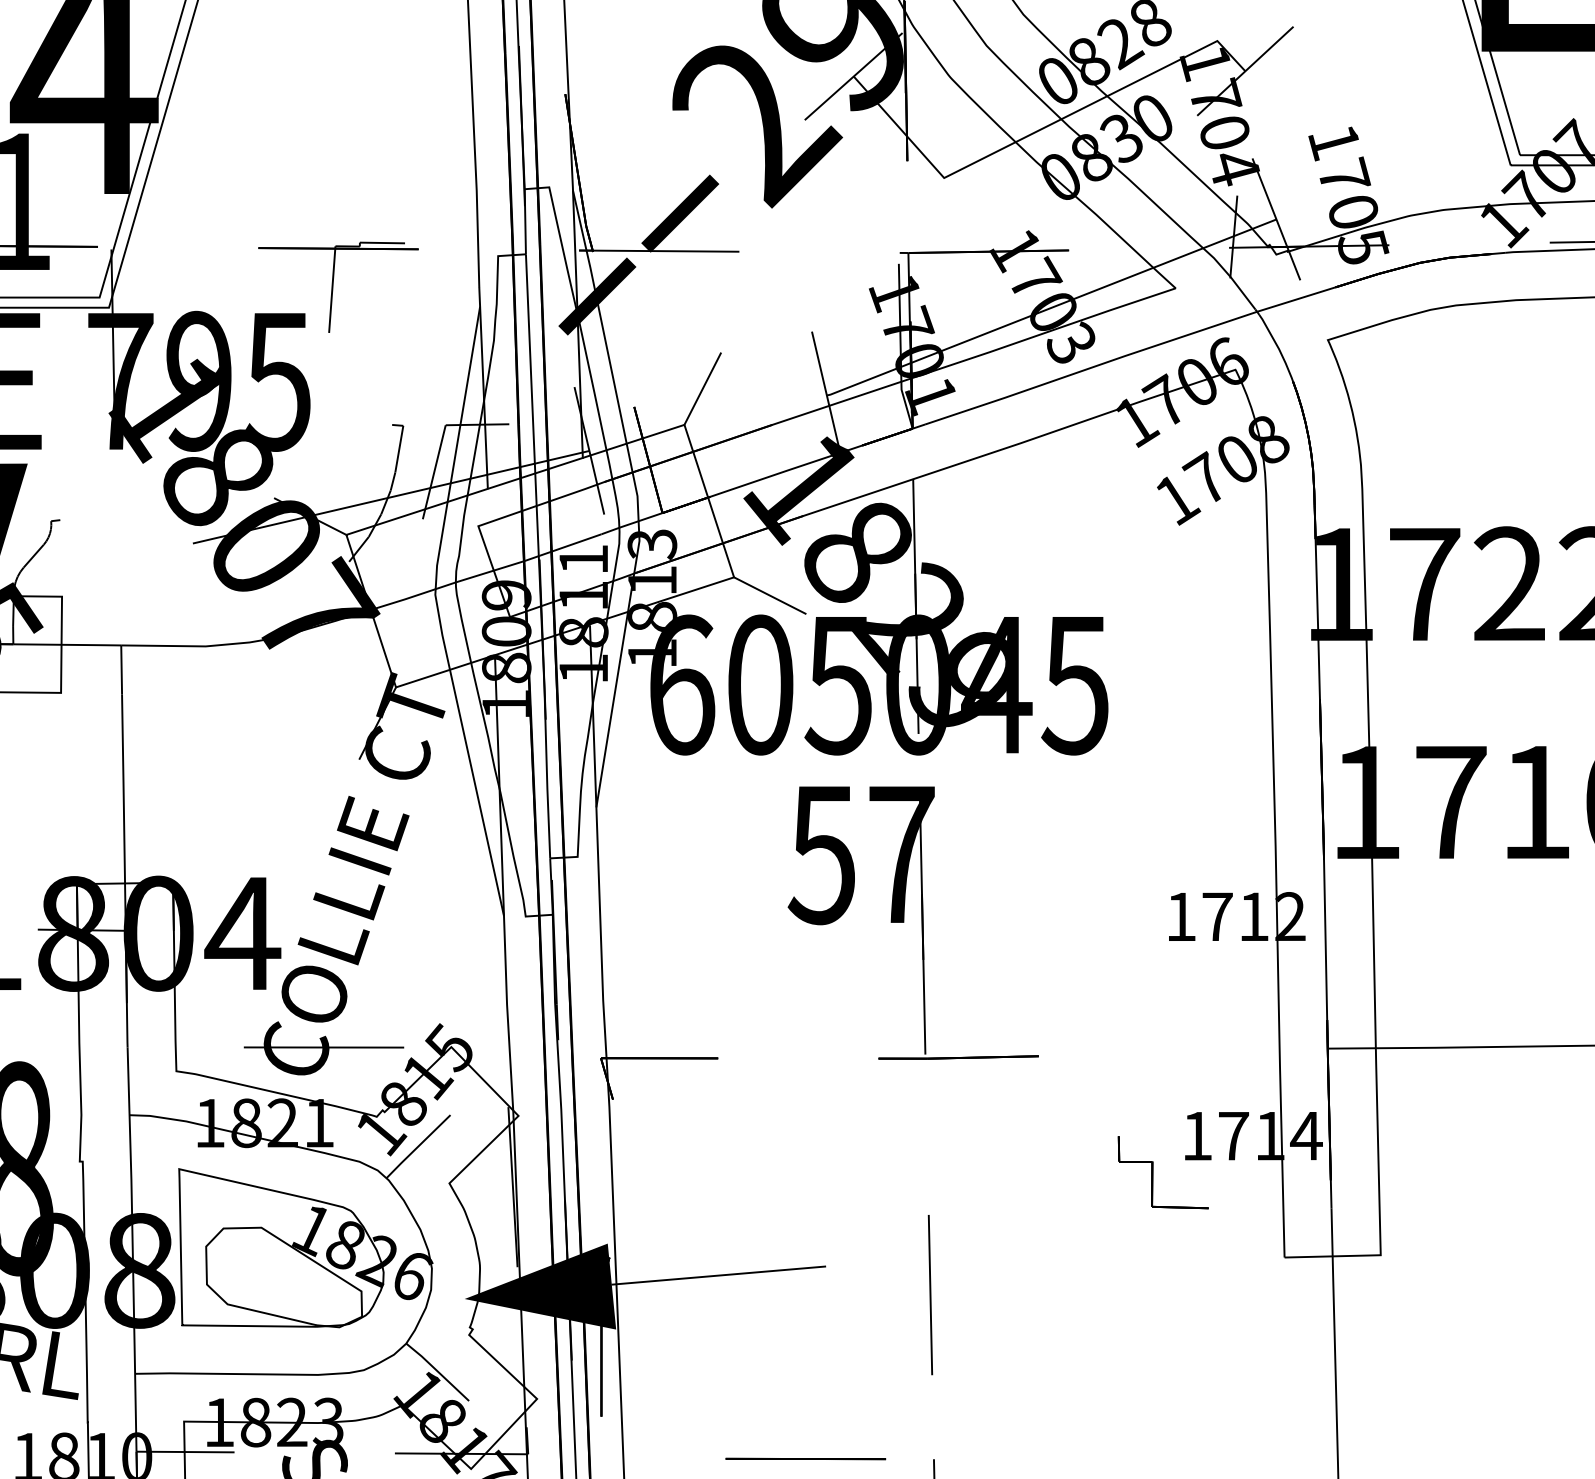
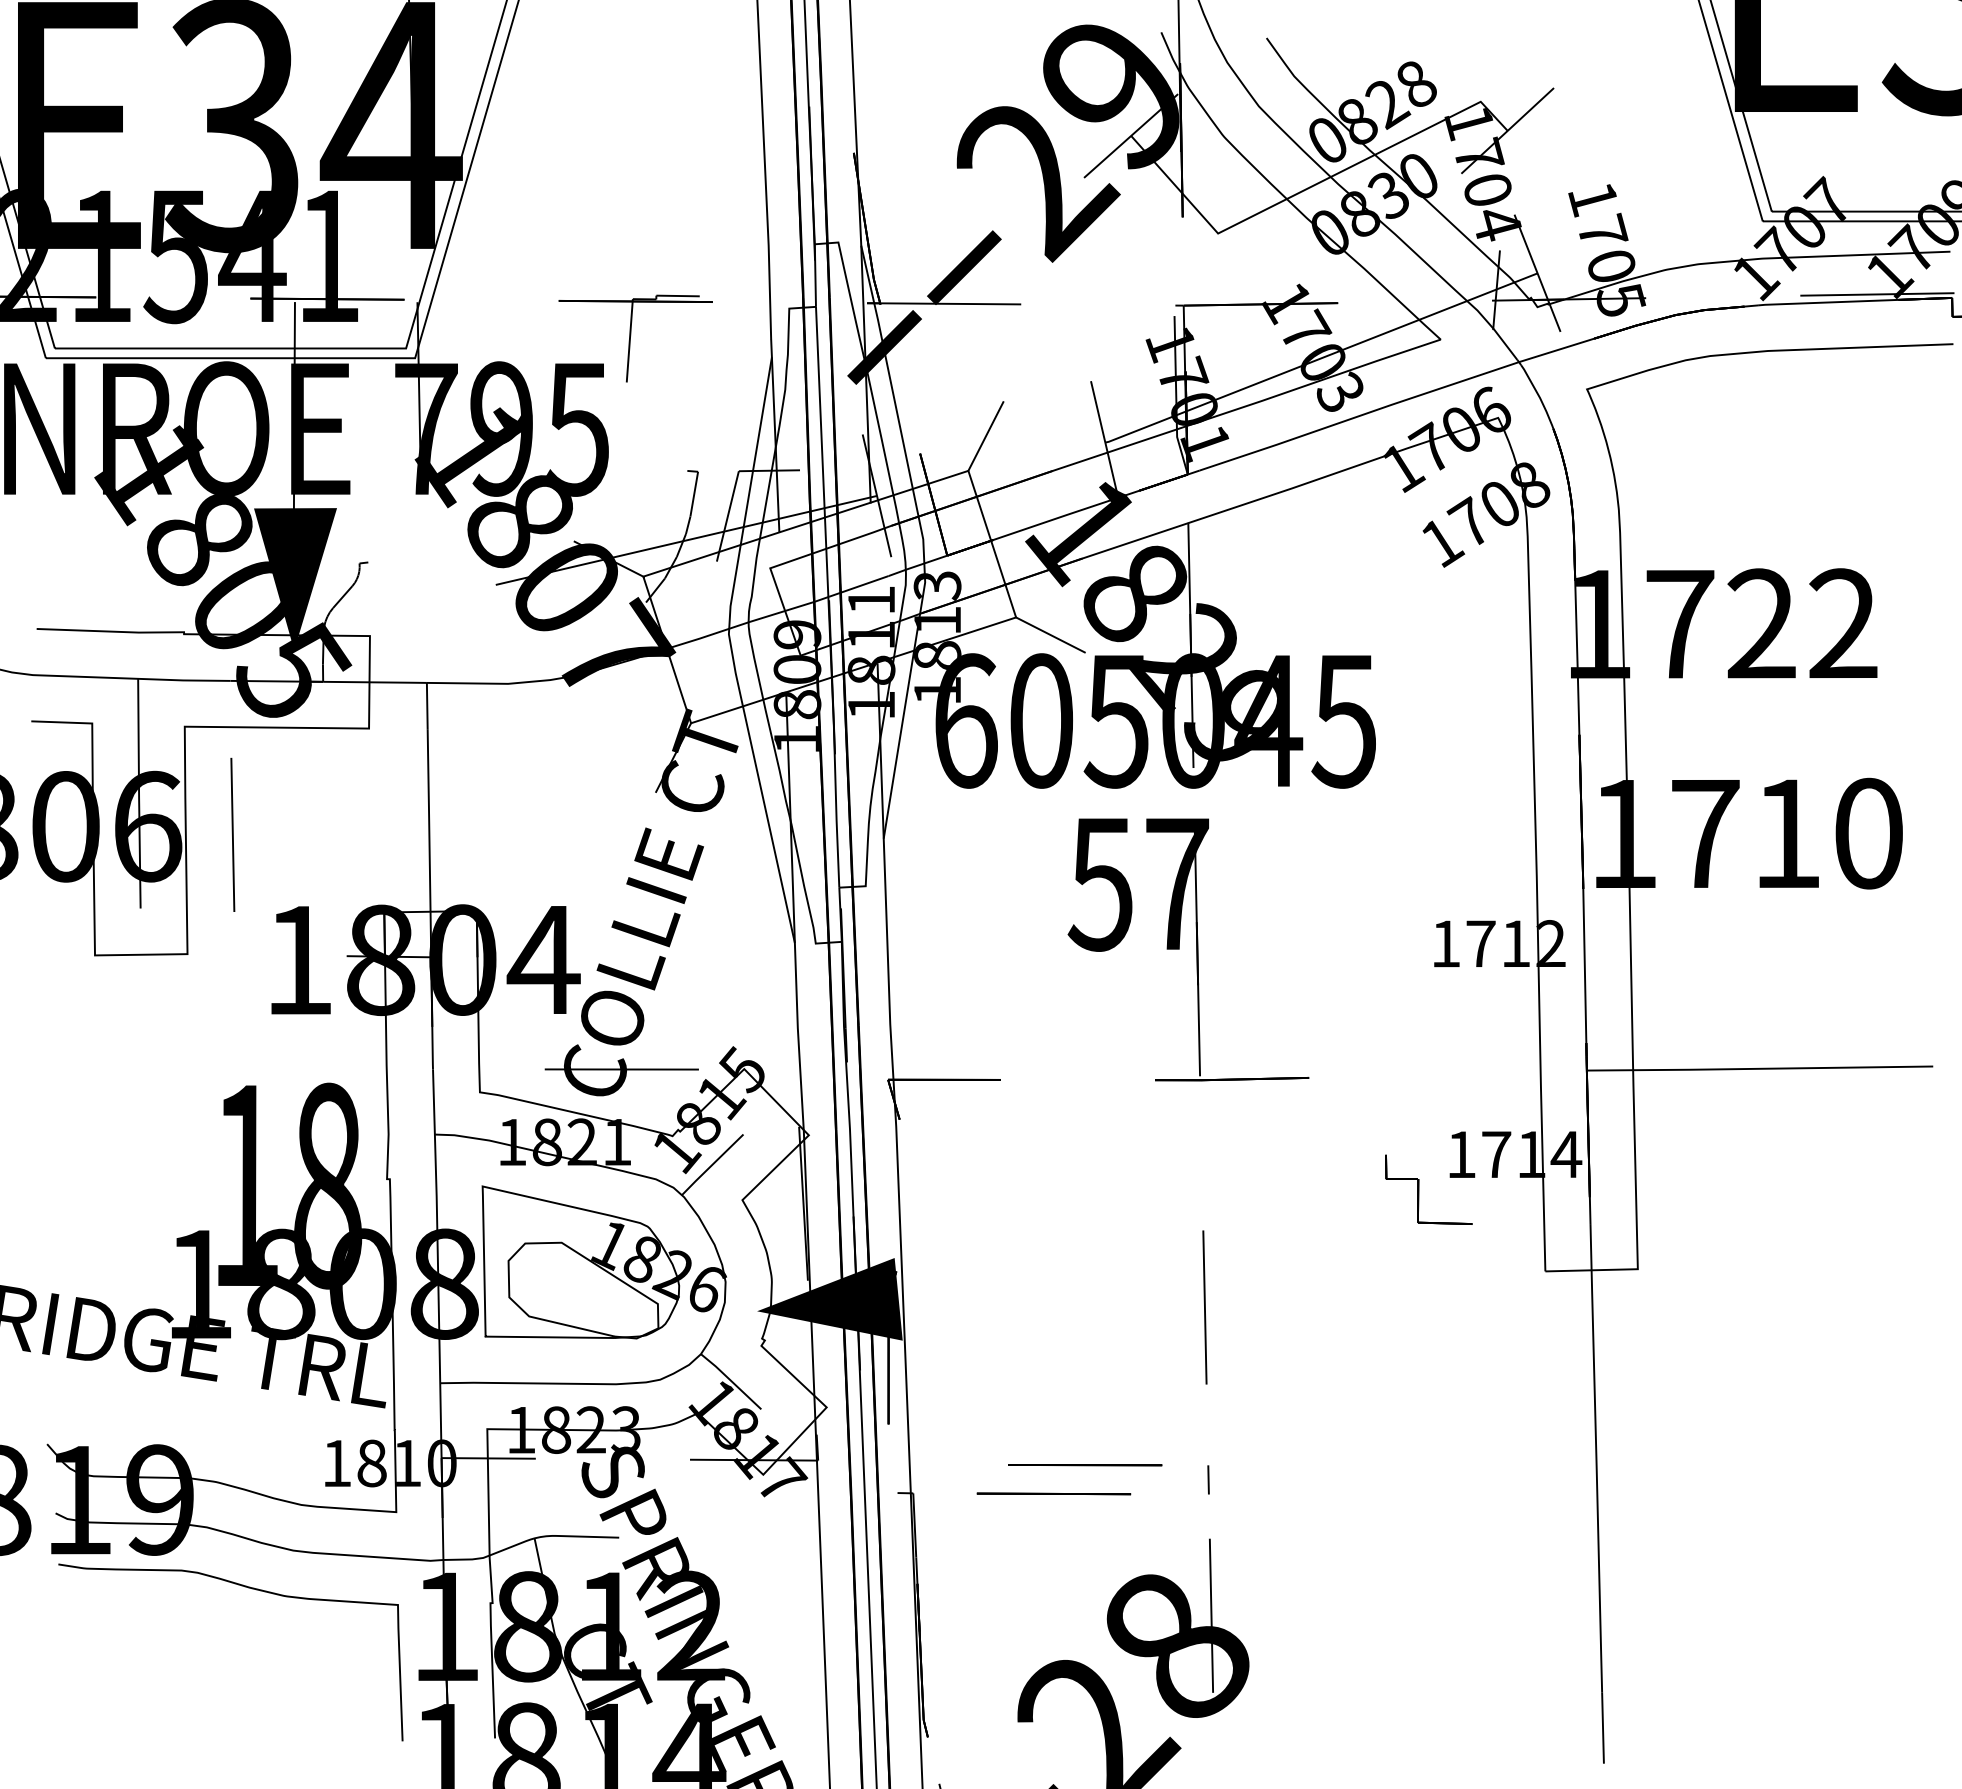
line: (718, 1275) -> (1001, 1288), removed

